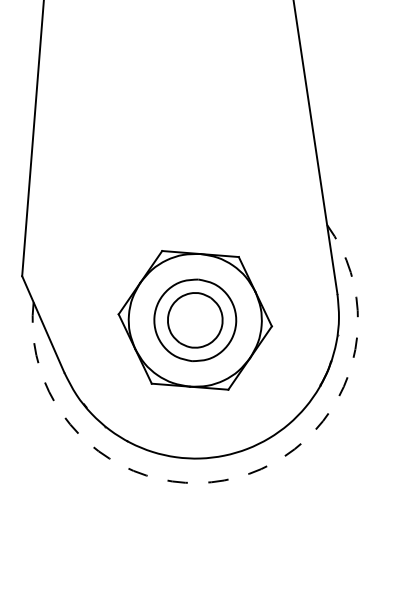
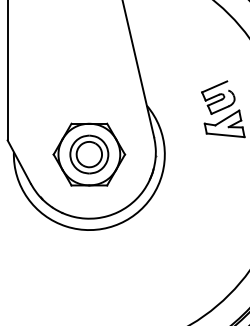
arc: (237, 476) -> (114, 225), dashed -> solid

